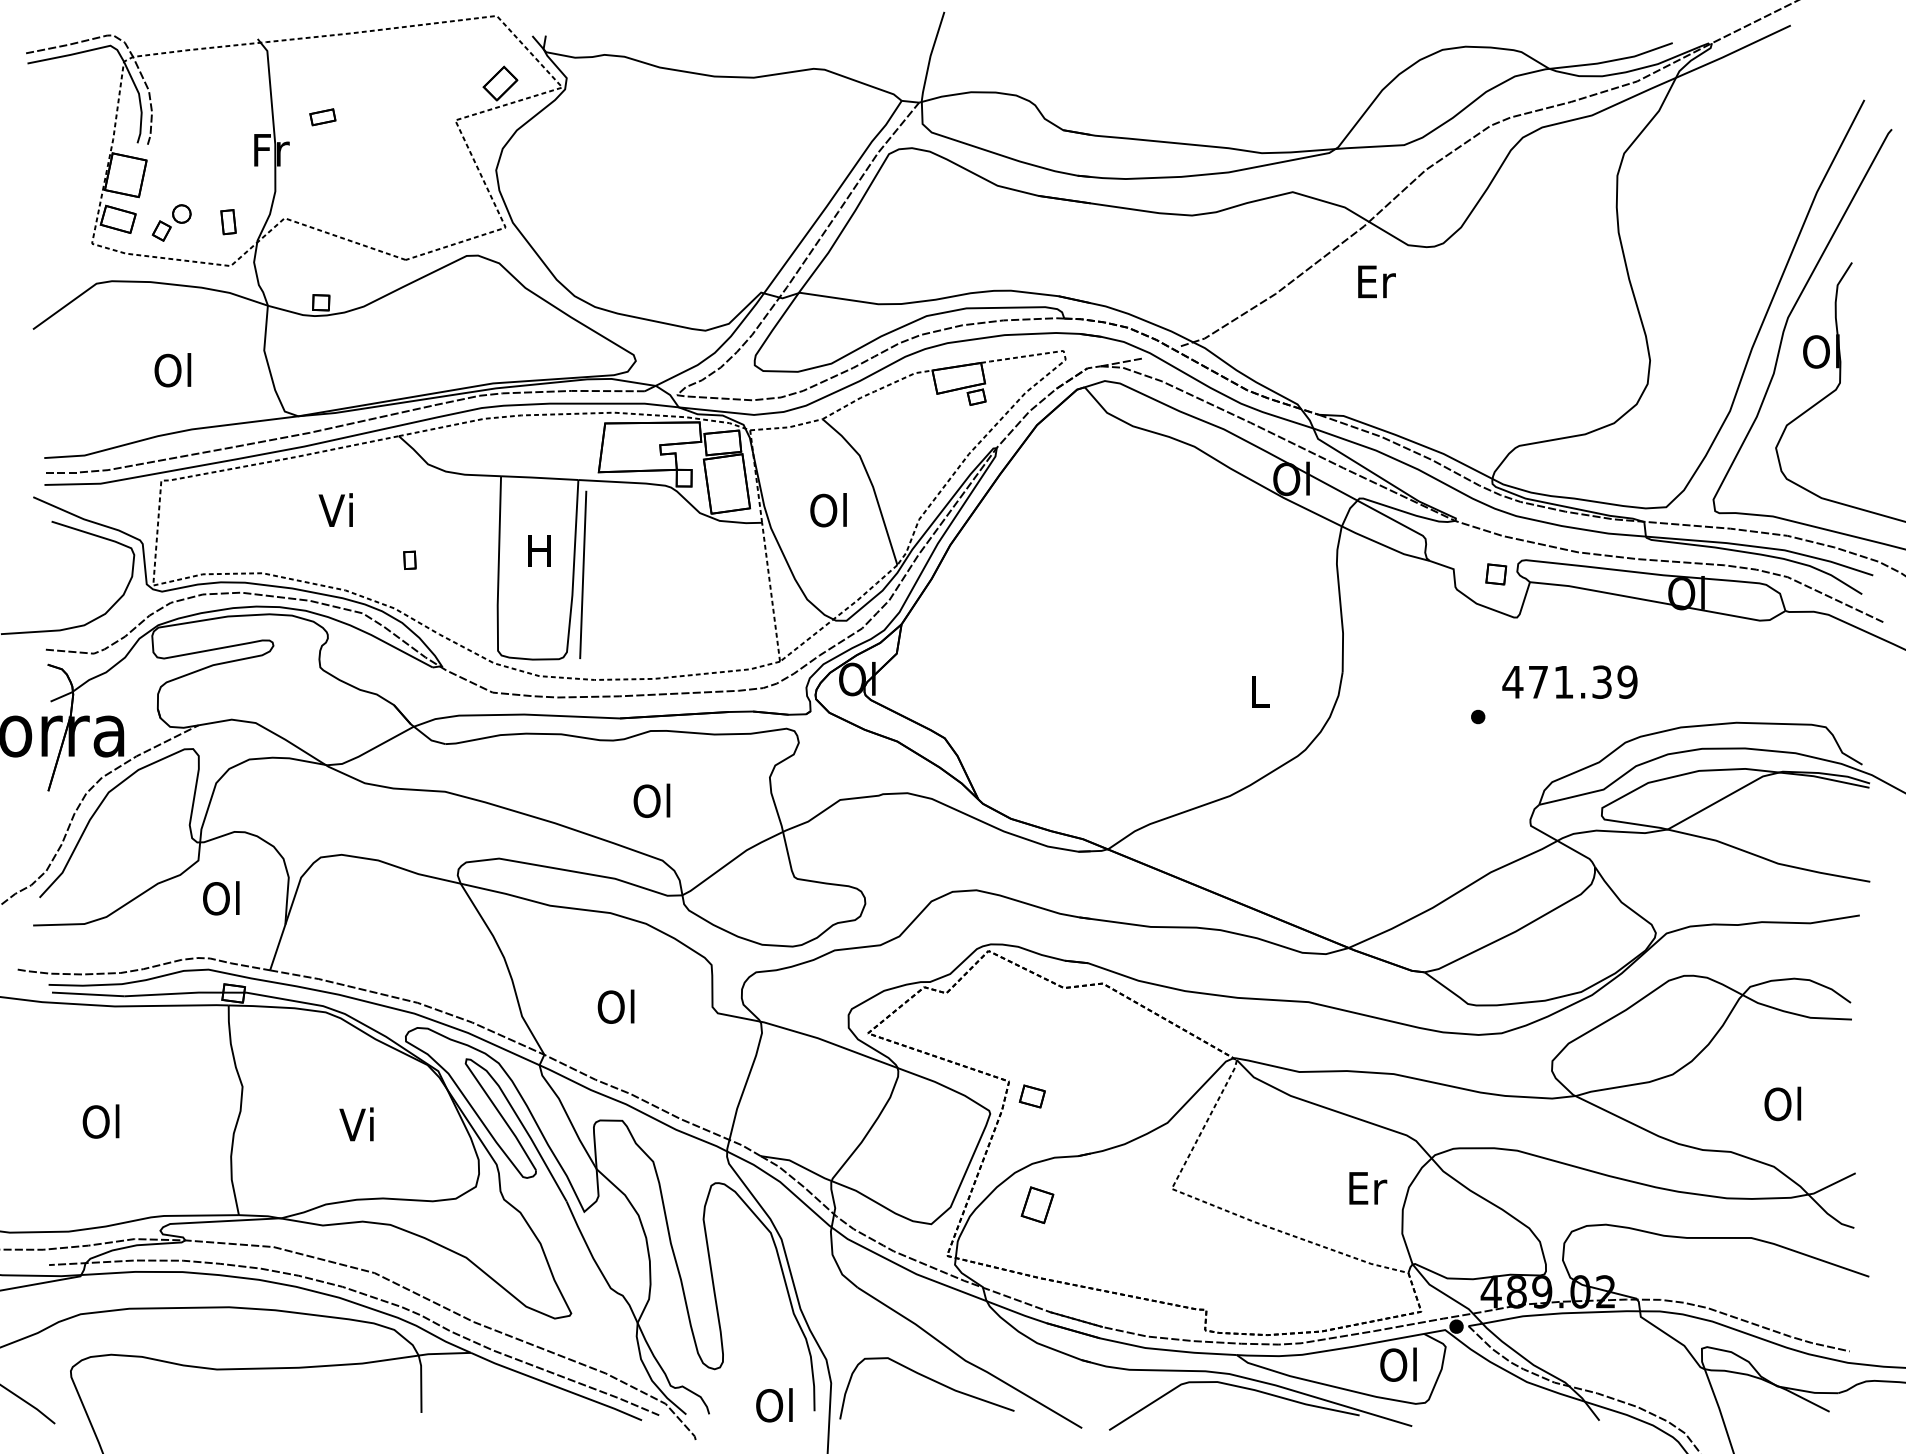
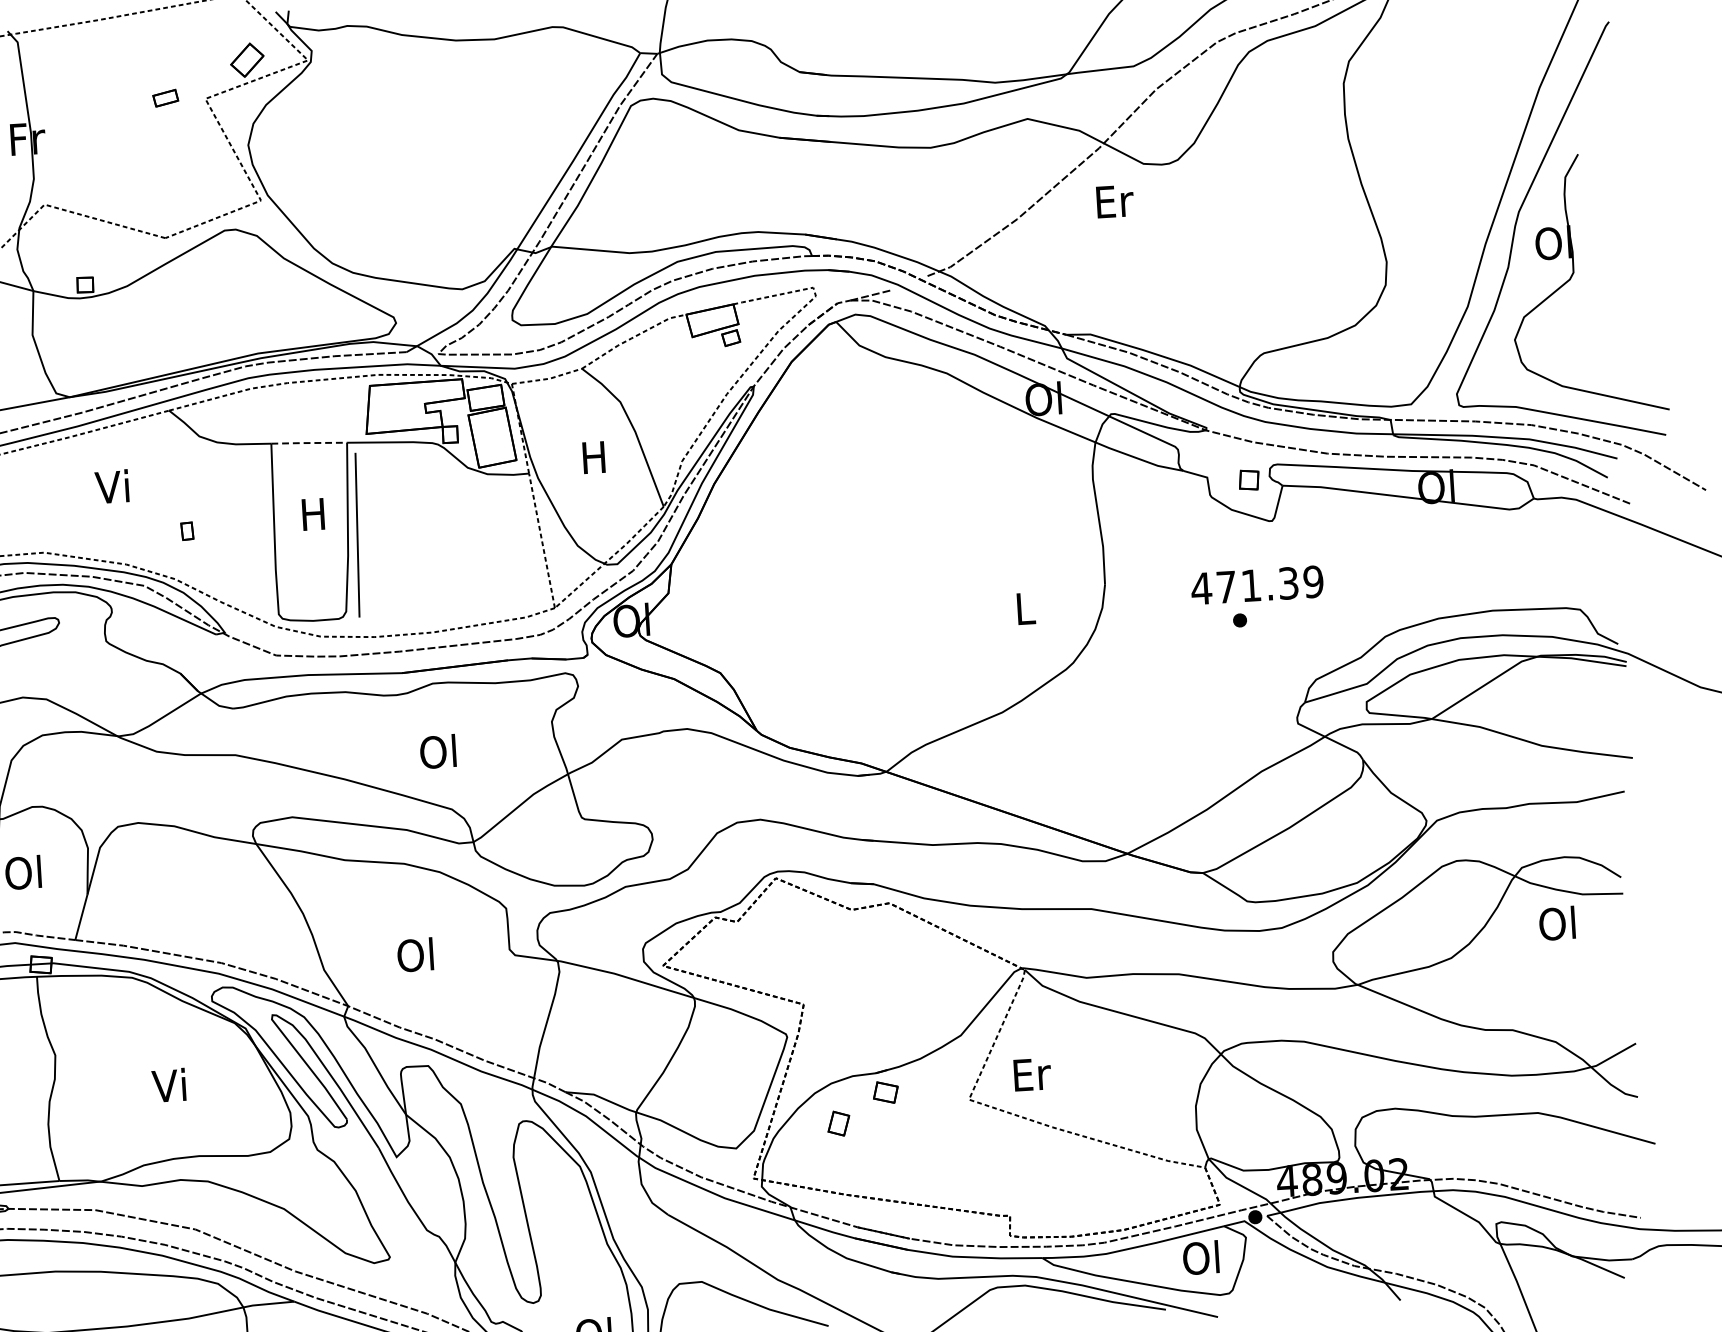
part: (322, 117) -> (165, 98), moved
line: (538, 477) -> (307, 442), solid -> dashed
text: (828, 510) -> (593, 457), Ol -> H
text: (1569, 681) -> (1256, 584), moved
part: (1031, 1096) -> (884, 1092), moved
text: (1782, 1103) -> (1556, 923), moved
text: (1368, 1188) -> (1032, 1074), moved
part: (1037, 1205) -> (838, 1123), size x0.7

